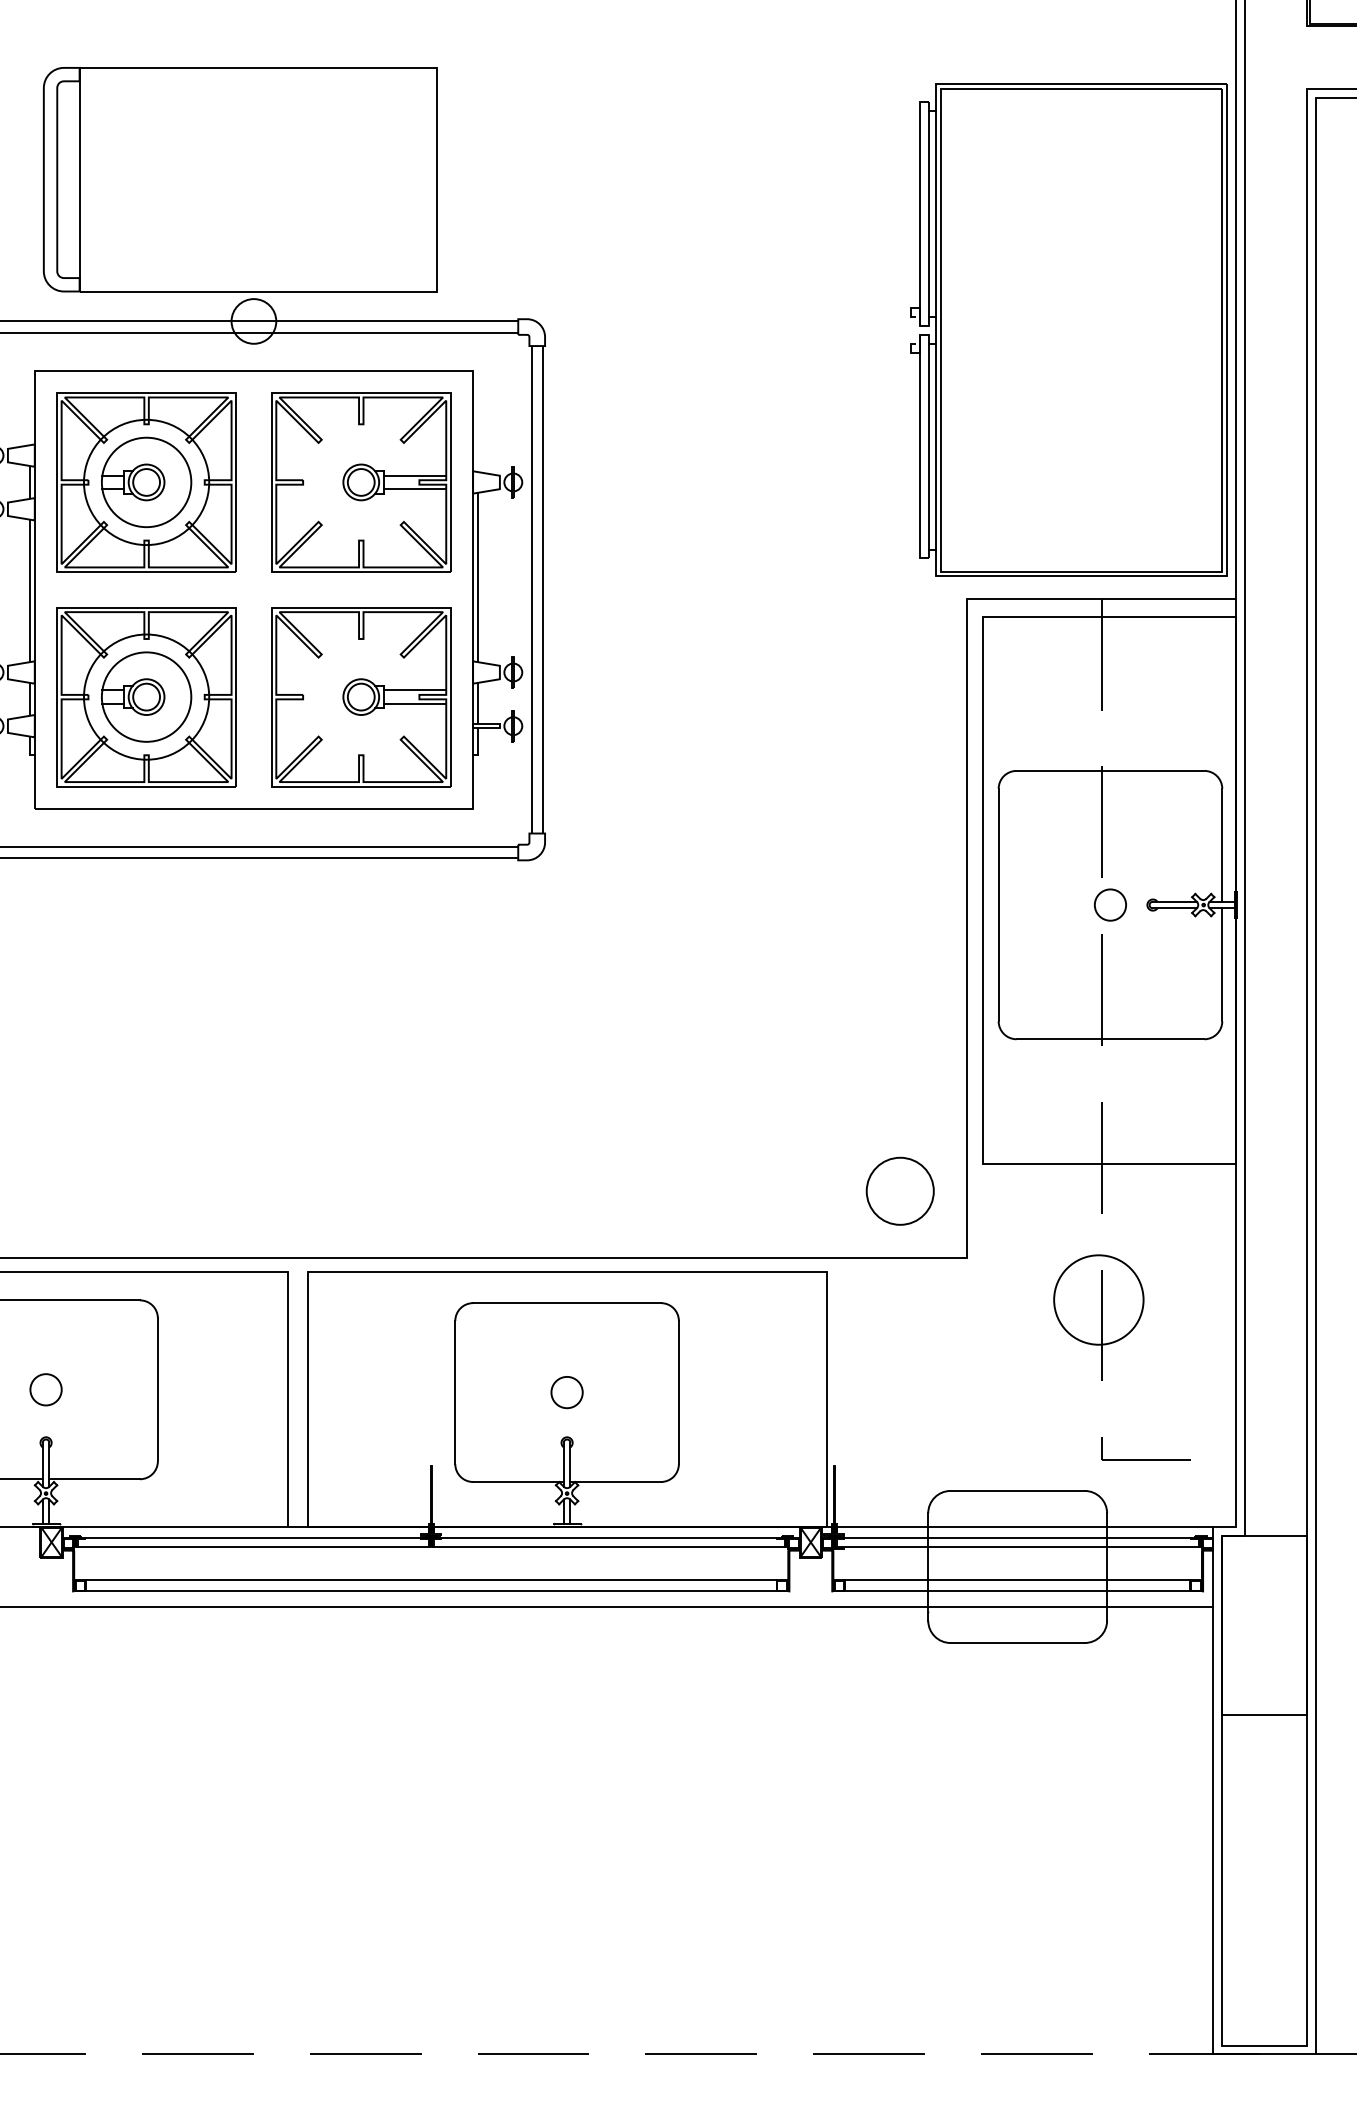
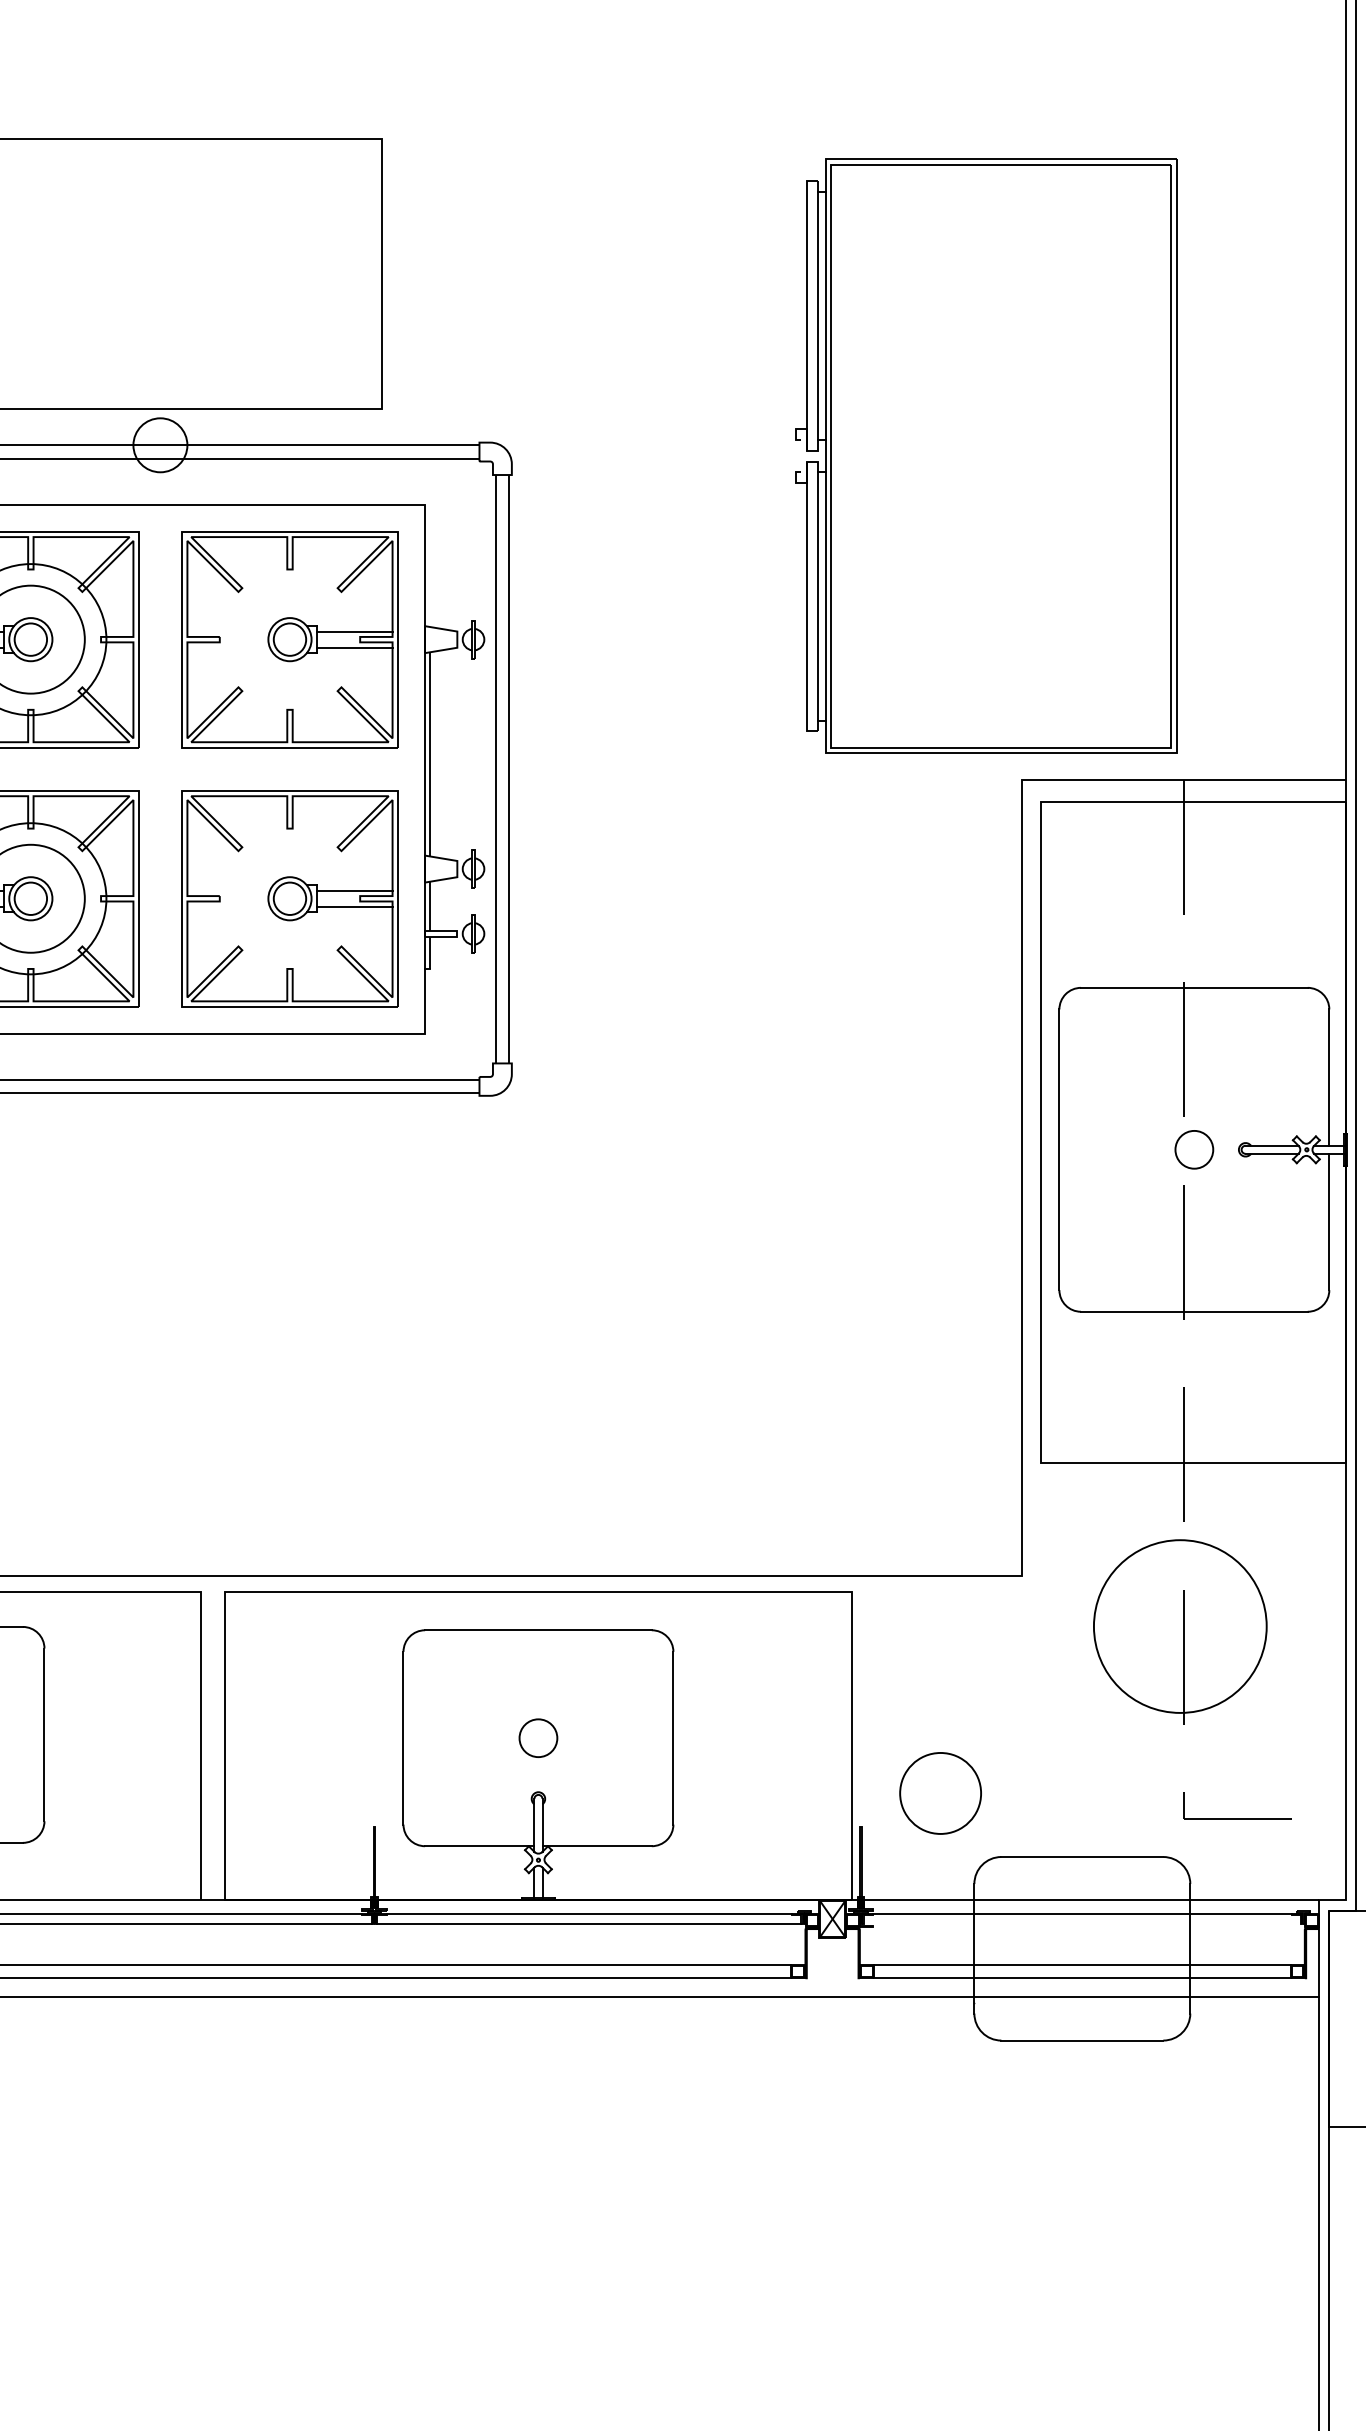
part: (1068, 329) -> (985, 455), moved
circle: (899, 1190) -> (939, 1792), moved
circle: (1098, 1299) -> (1179, 1625), size x1.6
line: (1017, 1546) -> (1082, 1924), removed

